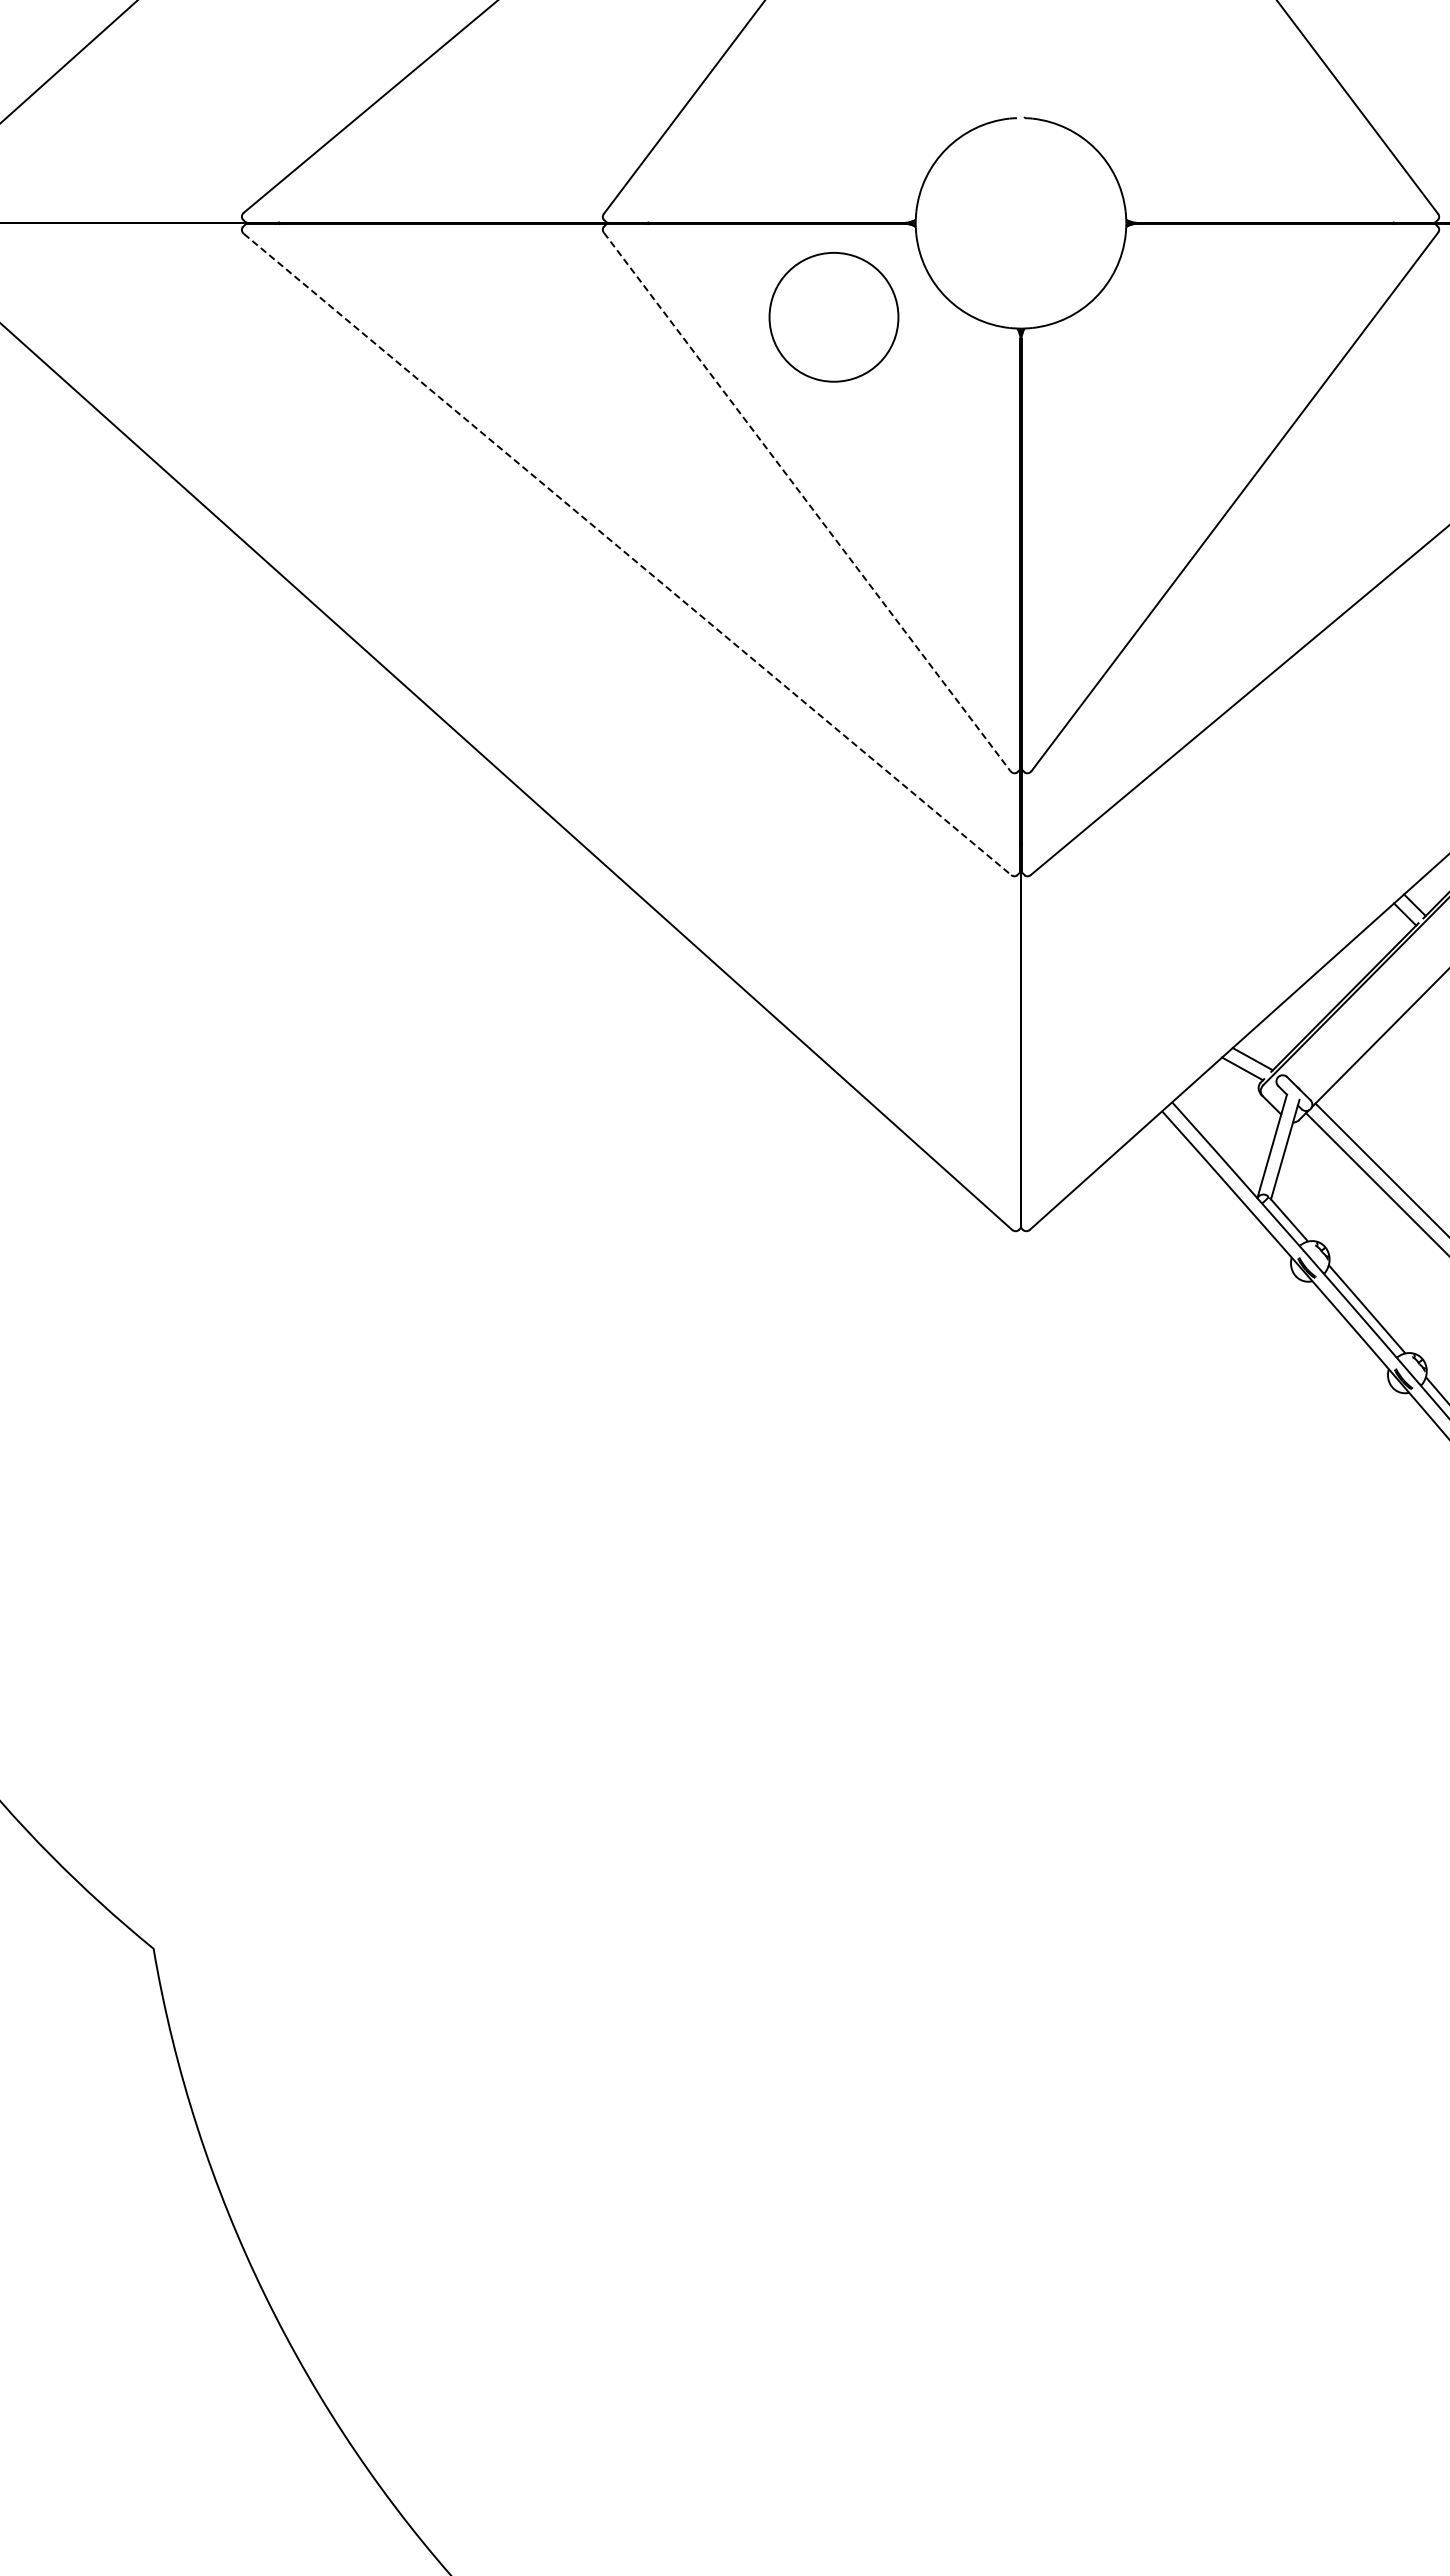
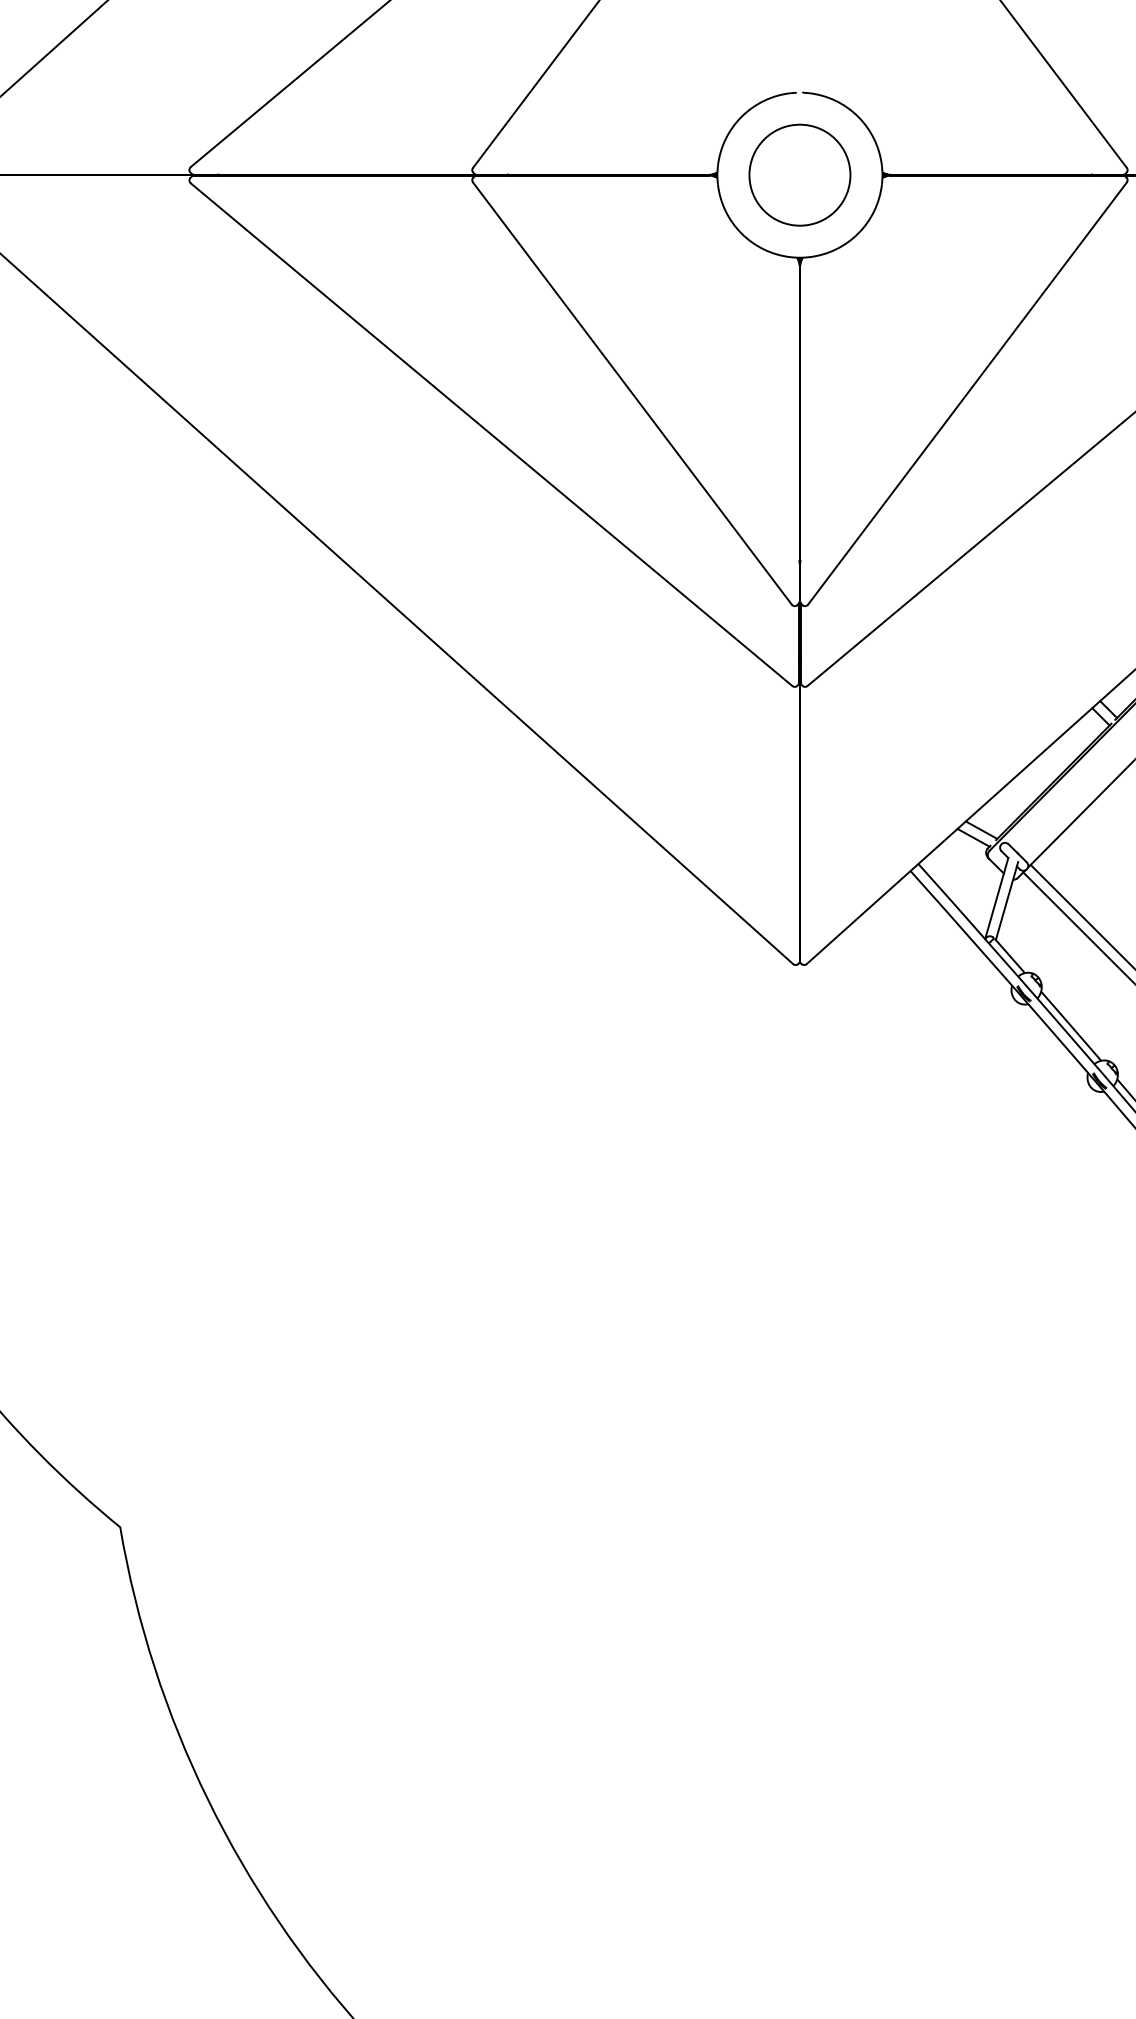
circle: (833, 317) -> (799, 175), moved
line: (807, 502) -> (632, 393), dashed -> solid
line: (627, 554) -> (491, 434), dashed -> solid

